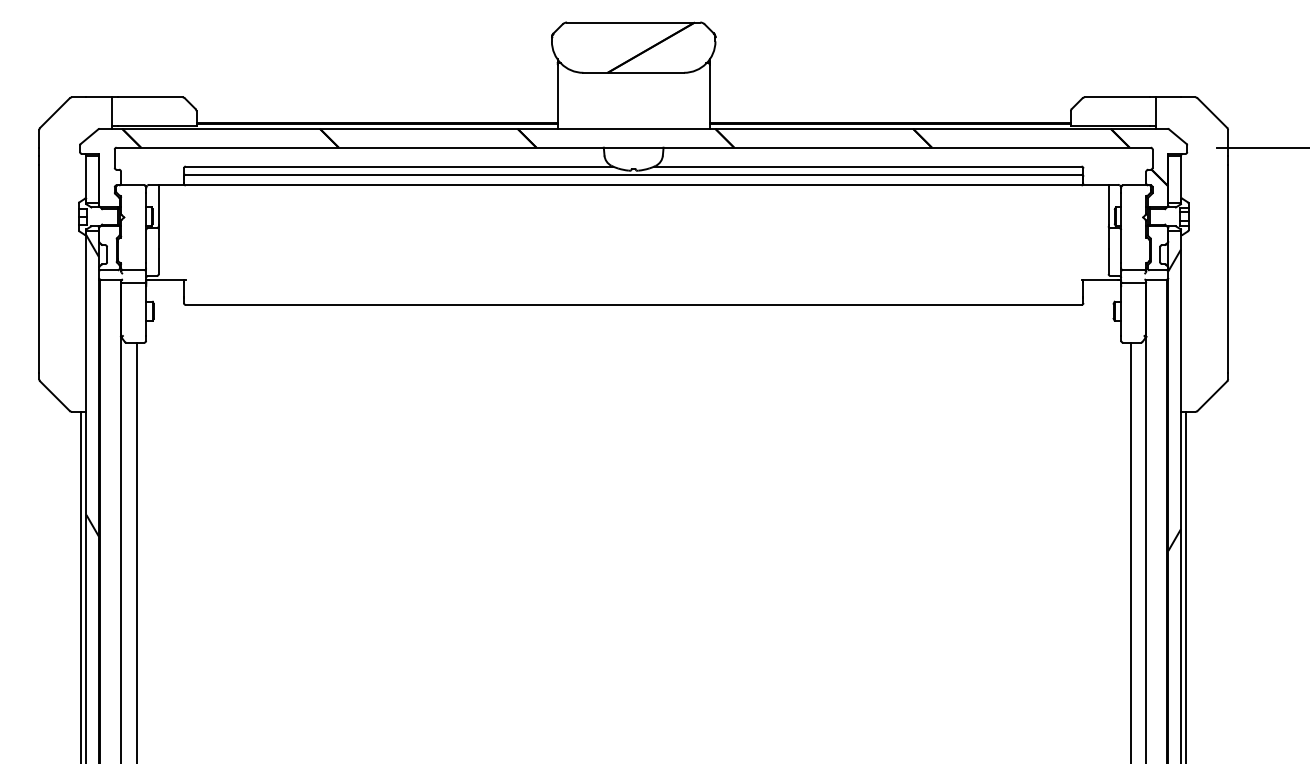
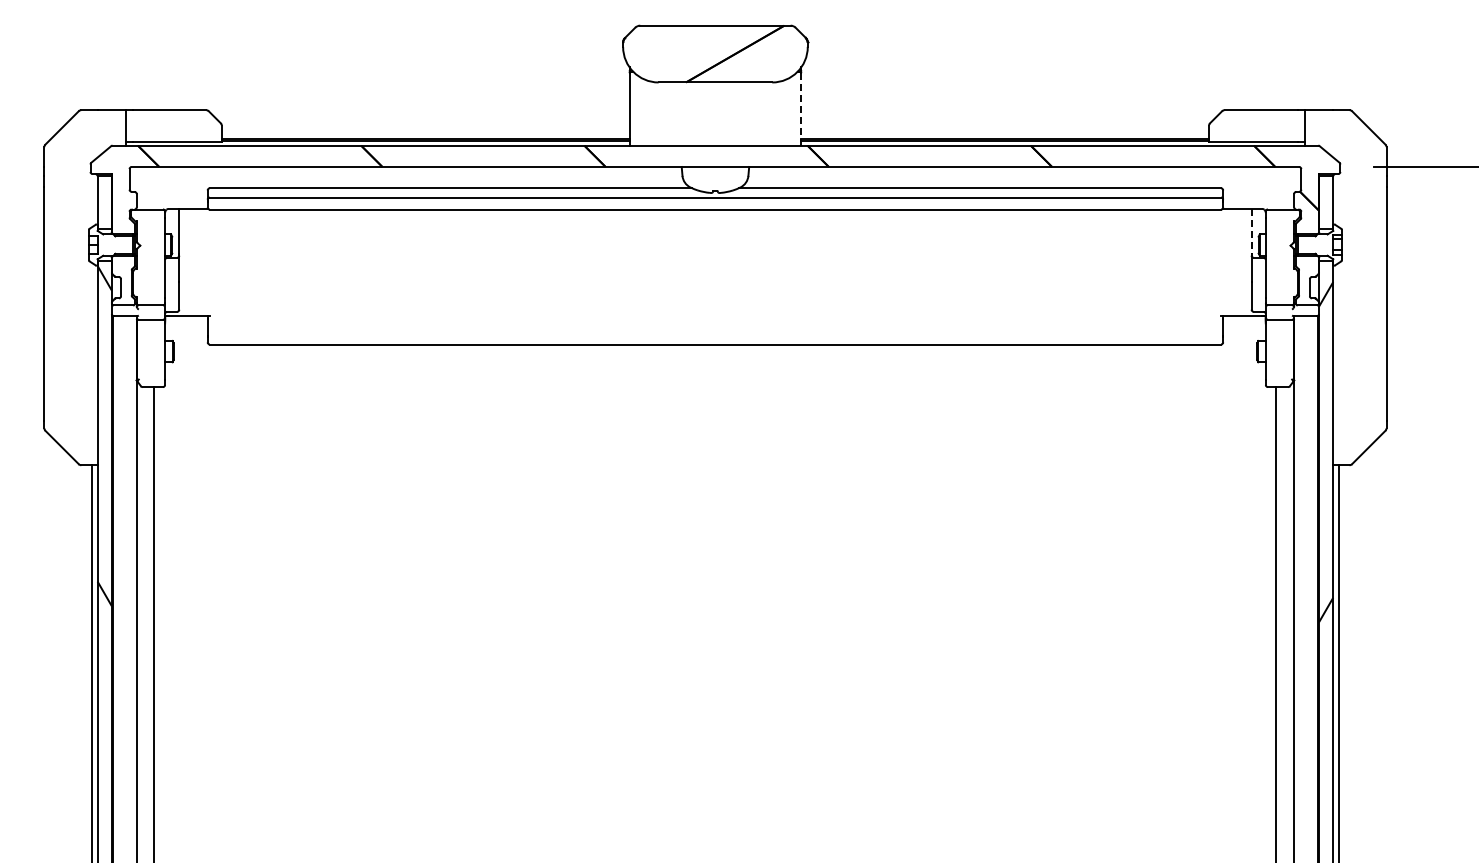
line: (709, 95) -> (801, 108), solid -> dashed
line: (1108, 204) -> (1251, 231), solid -> dashed

